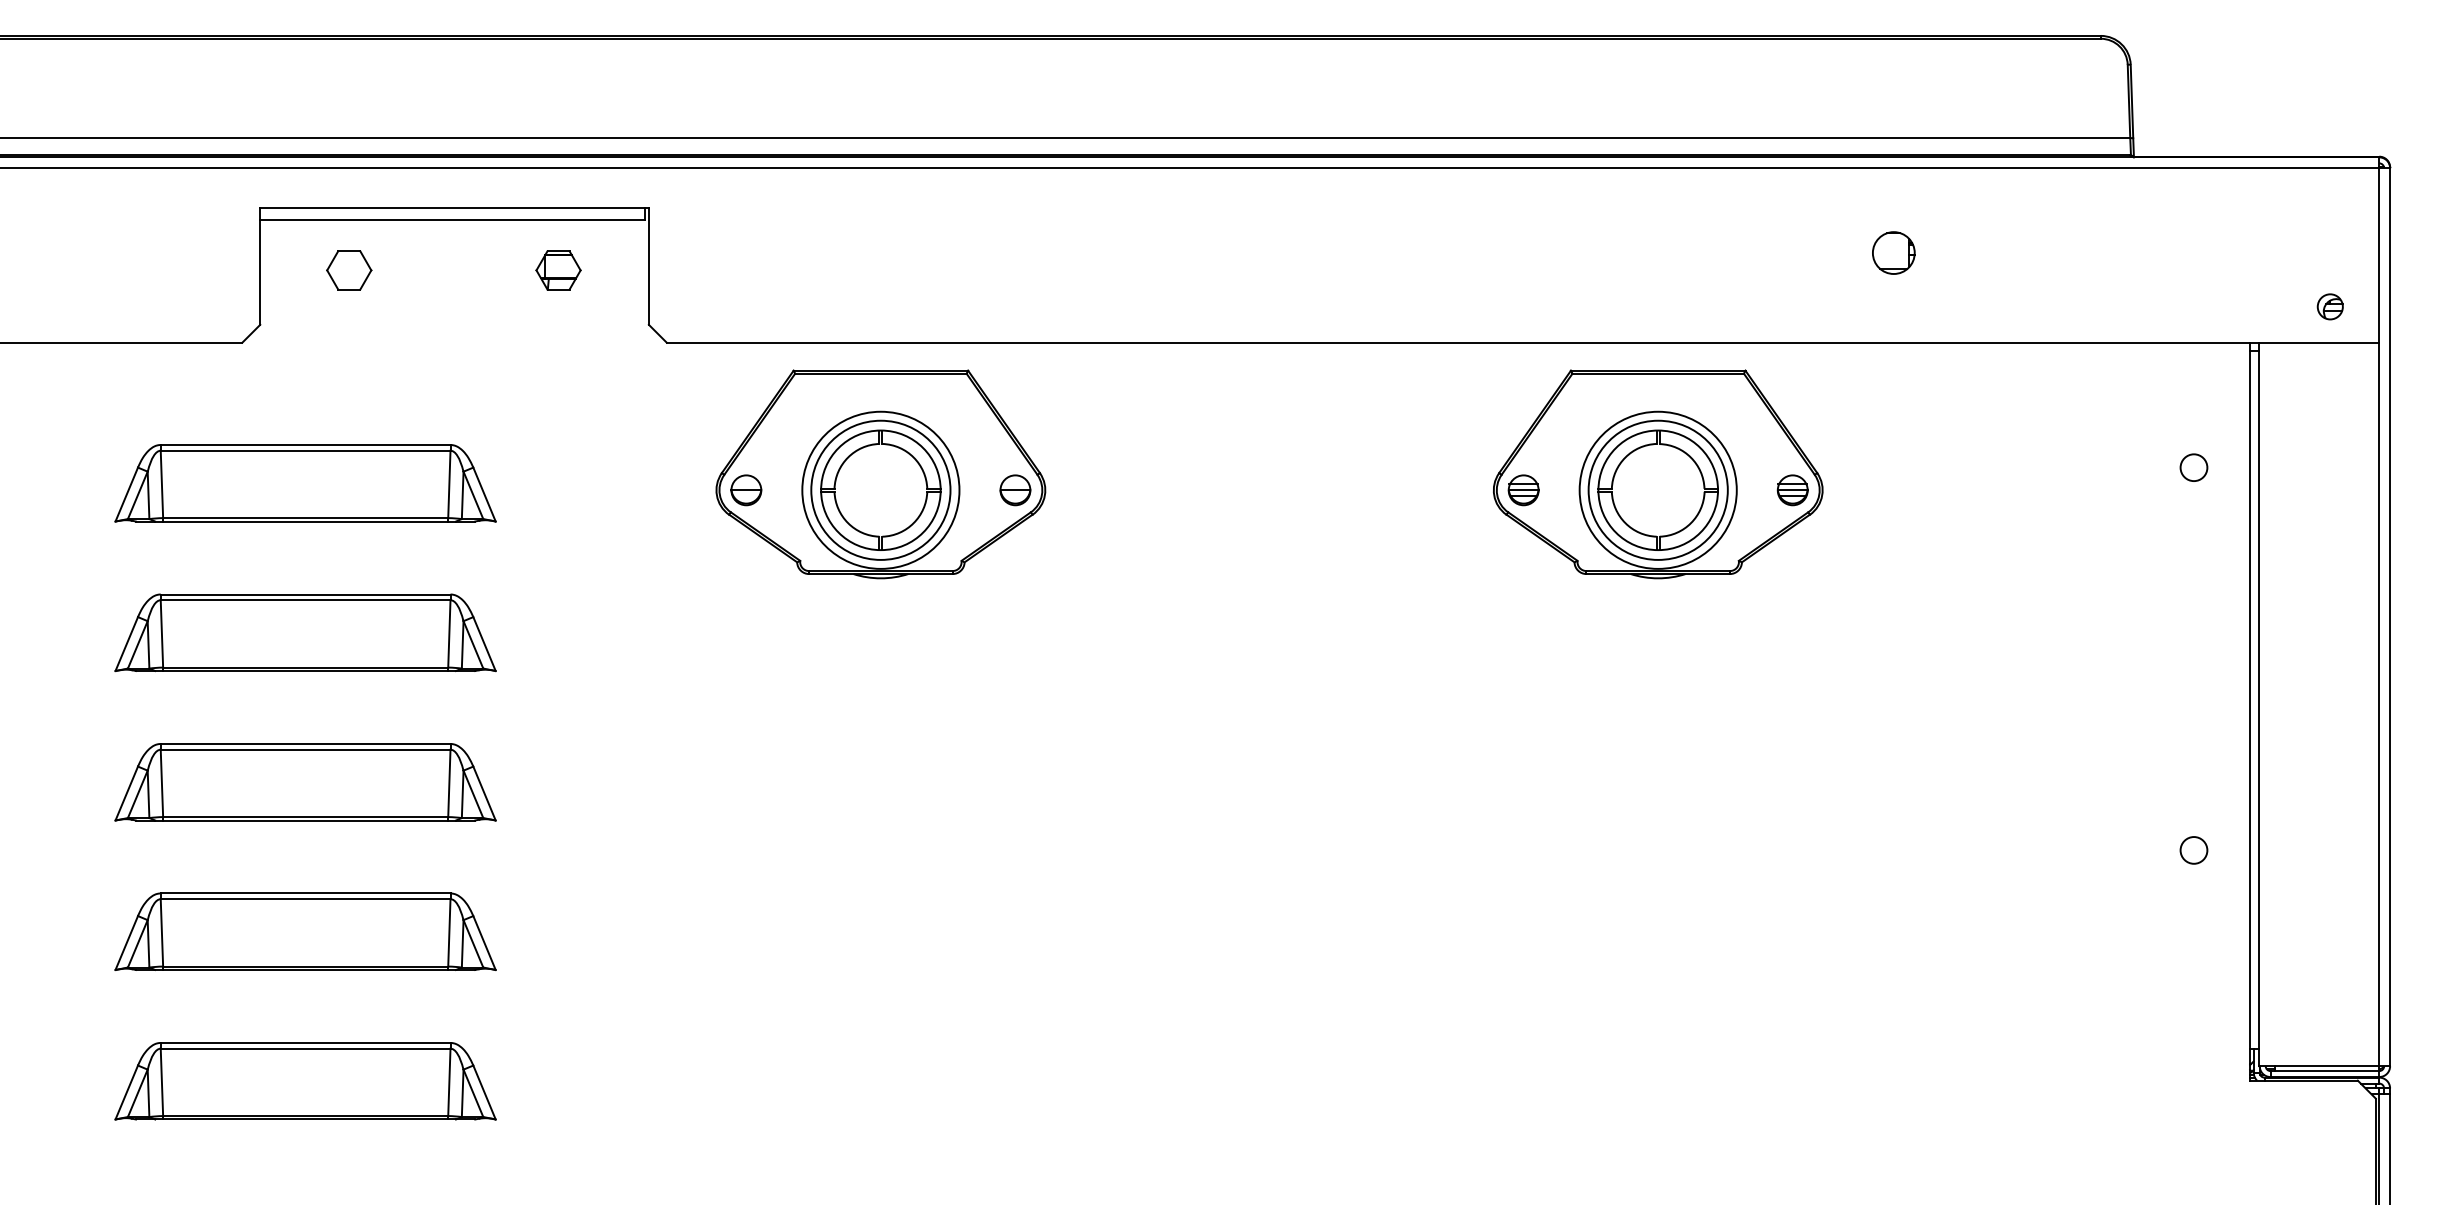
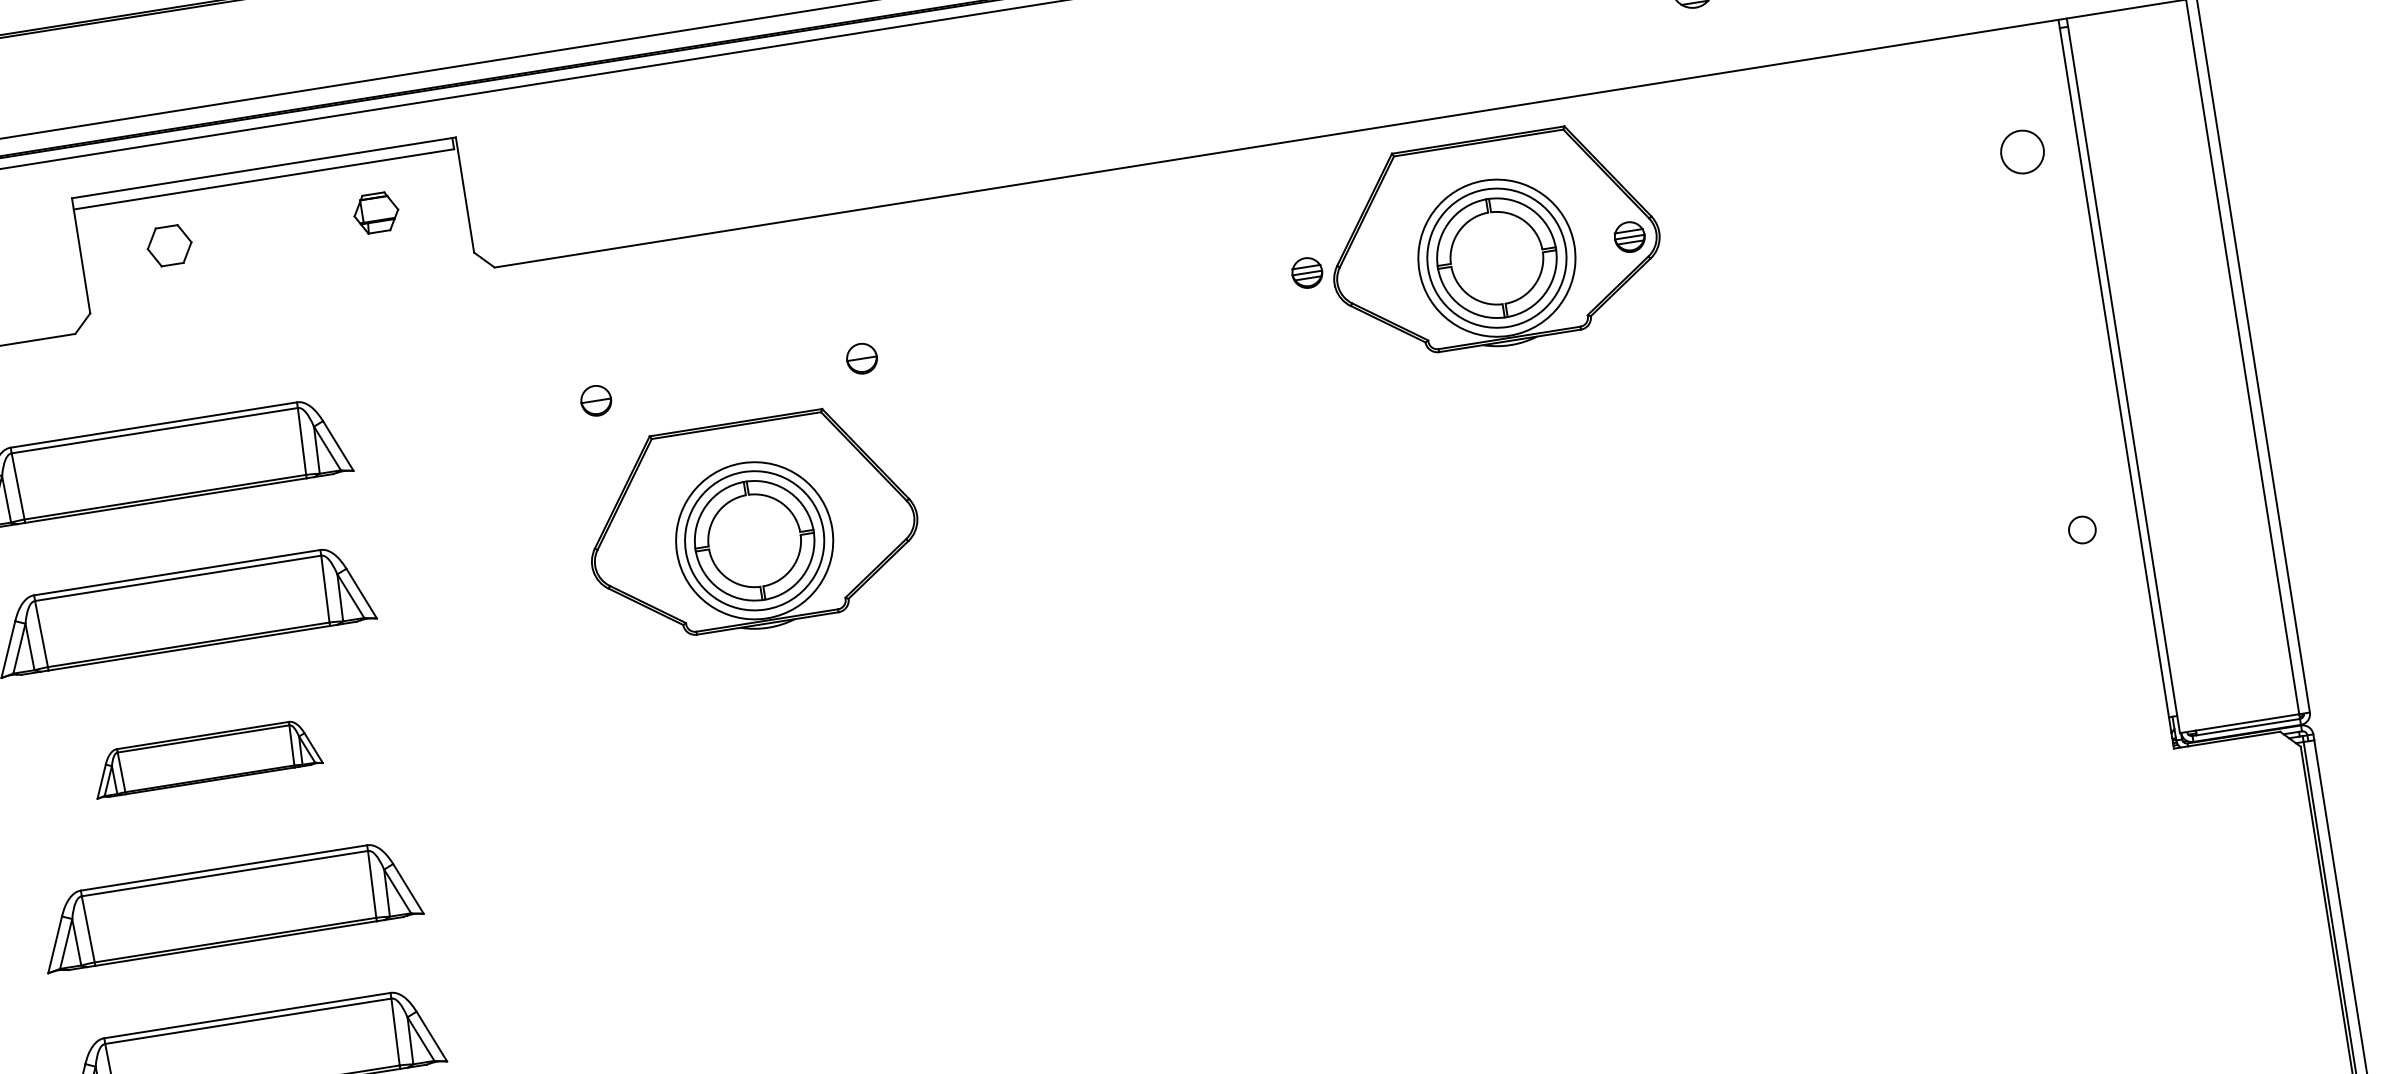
circle: (2193, 467) -> (2022, 151), size x1.6
part: (880, 474) -> (751, 525), moved
part: (1523, 490) -> (1307, 273), moved
part: (305, 782) -> (206, 758), size x0.6

